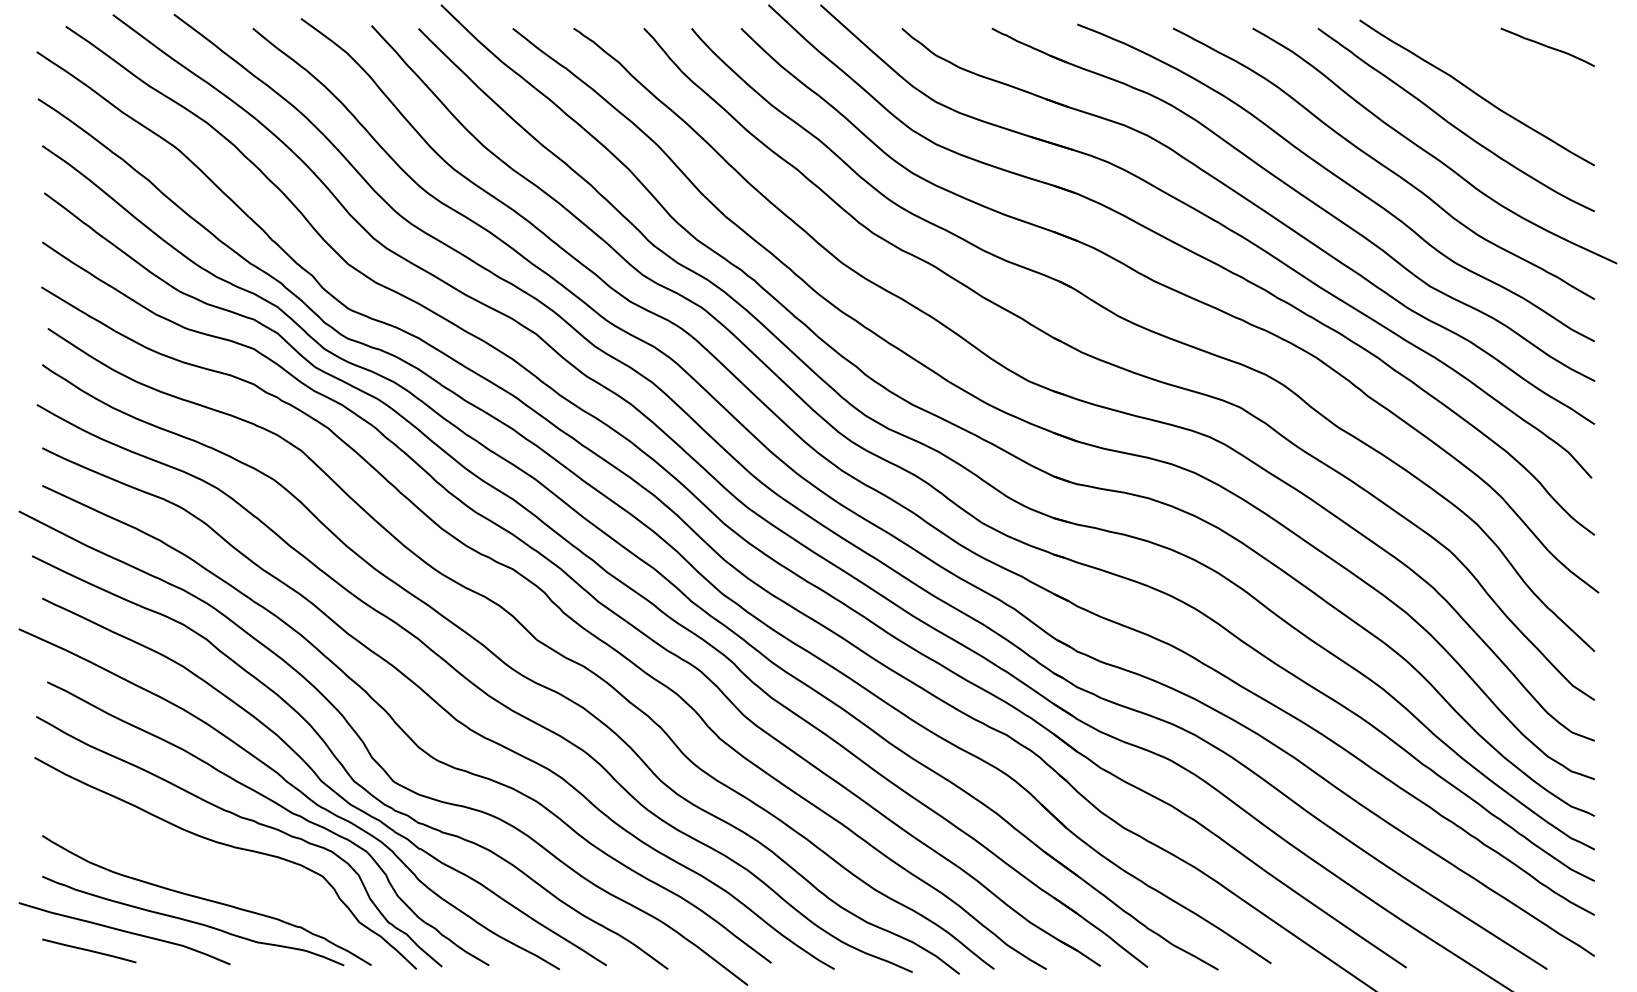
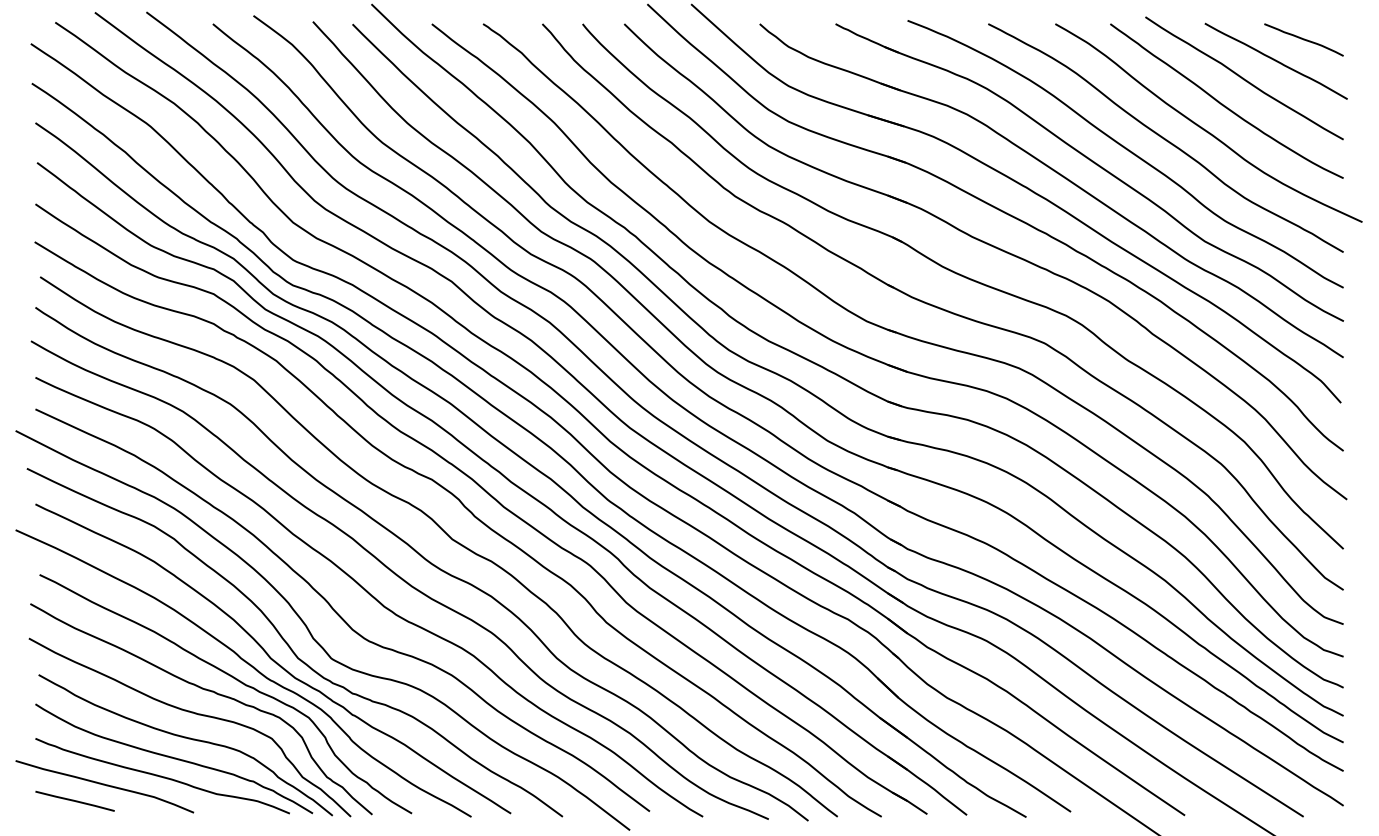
curve: (1514, 72) -> (1275, 61), added
curve: (220, 876) -> (185, 738), added

